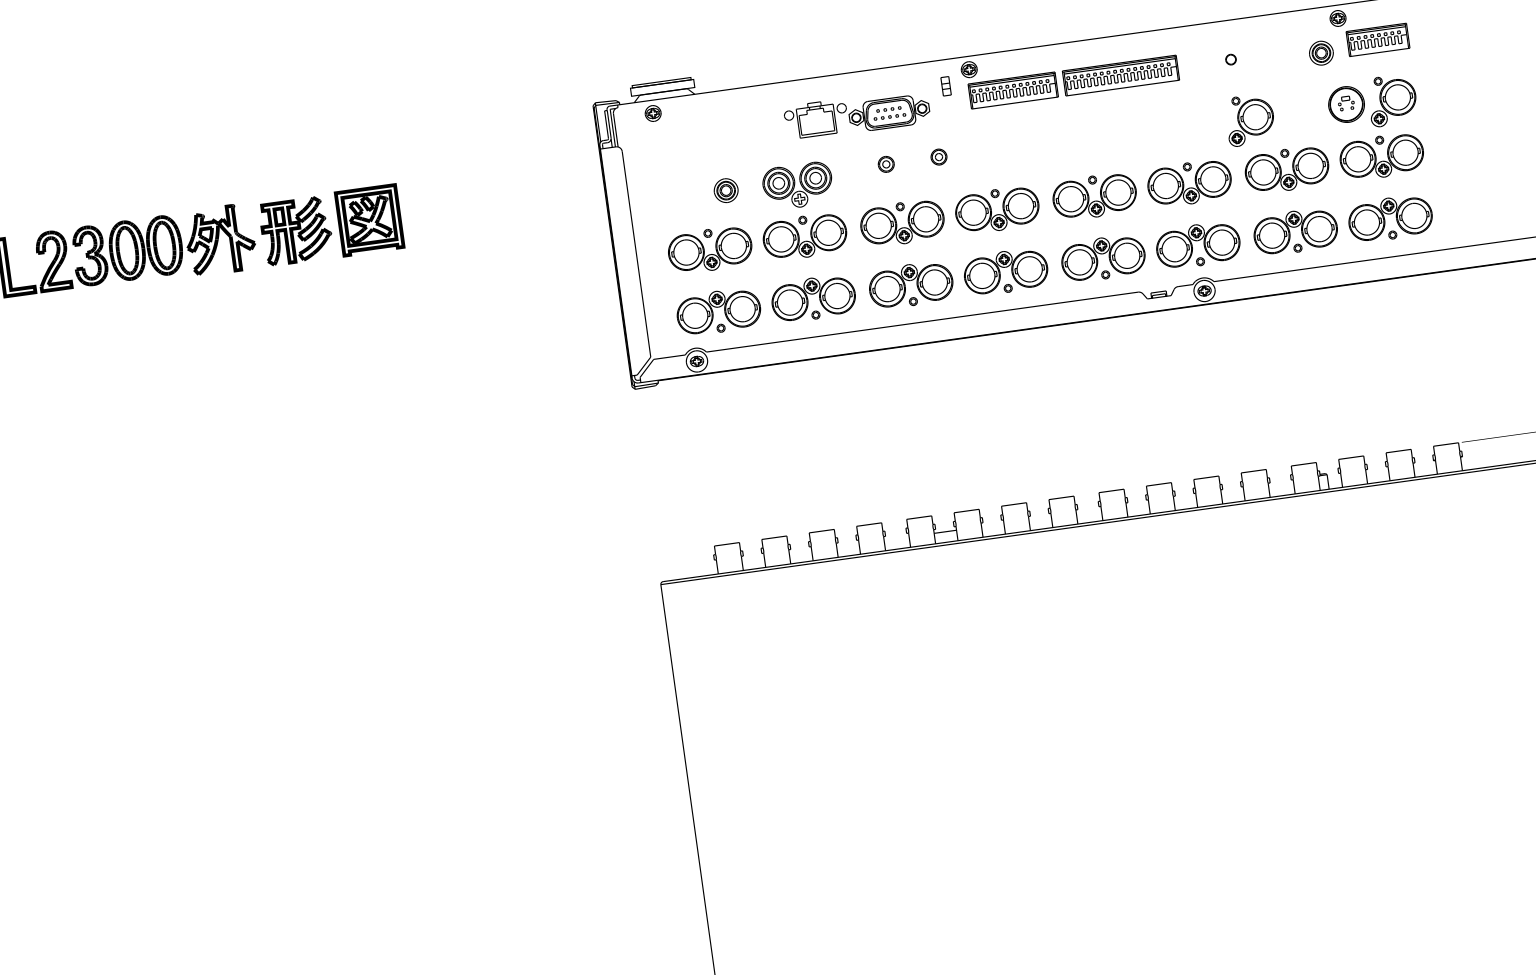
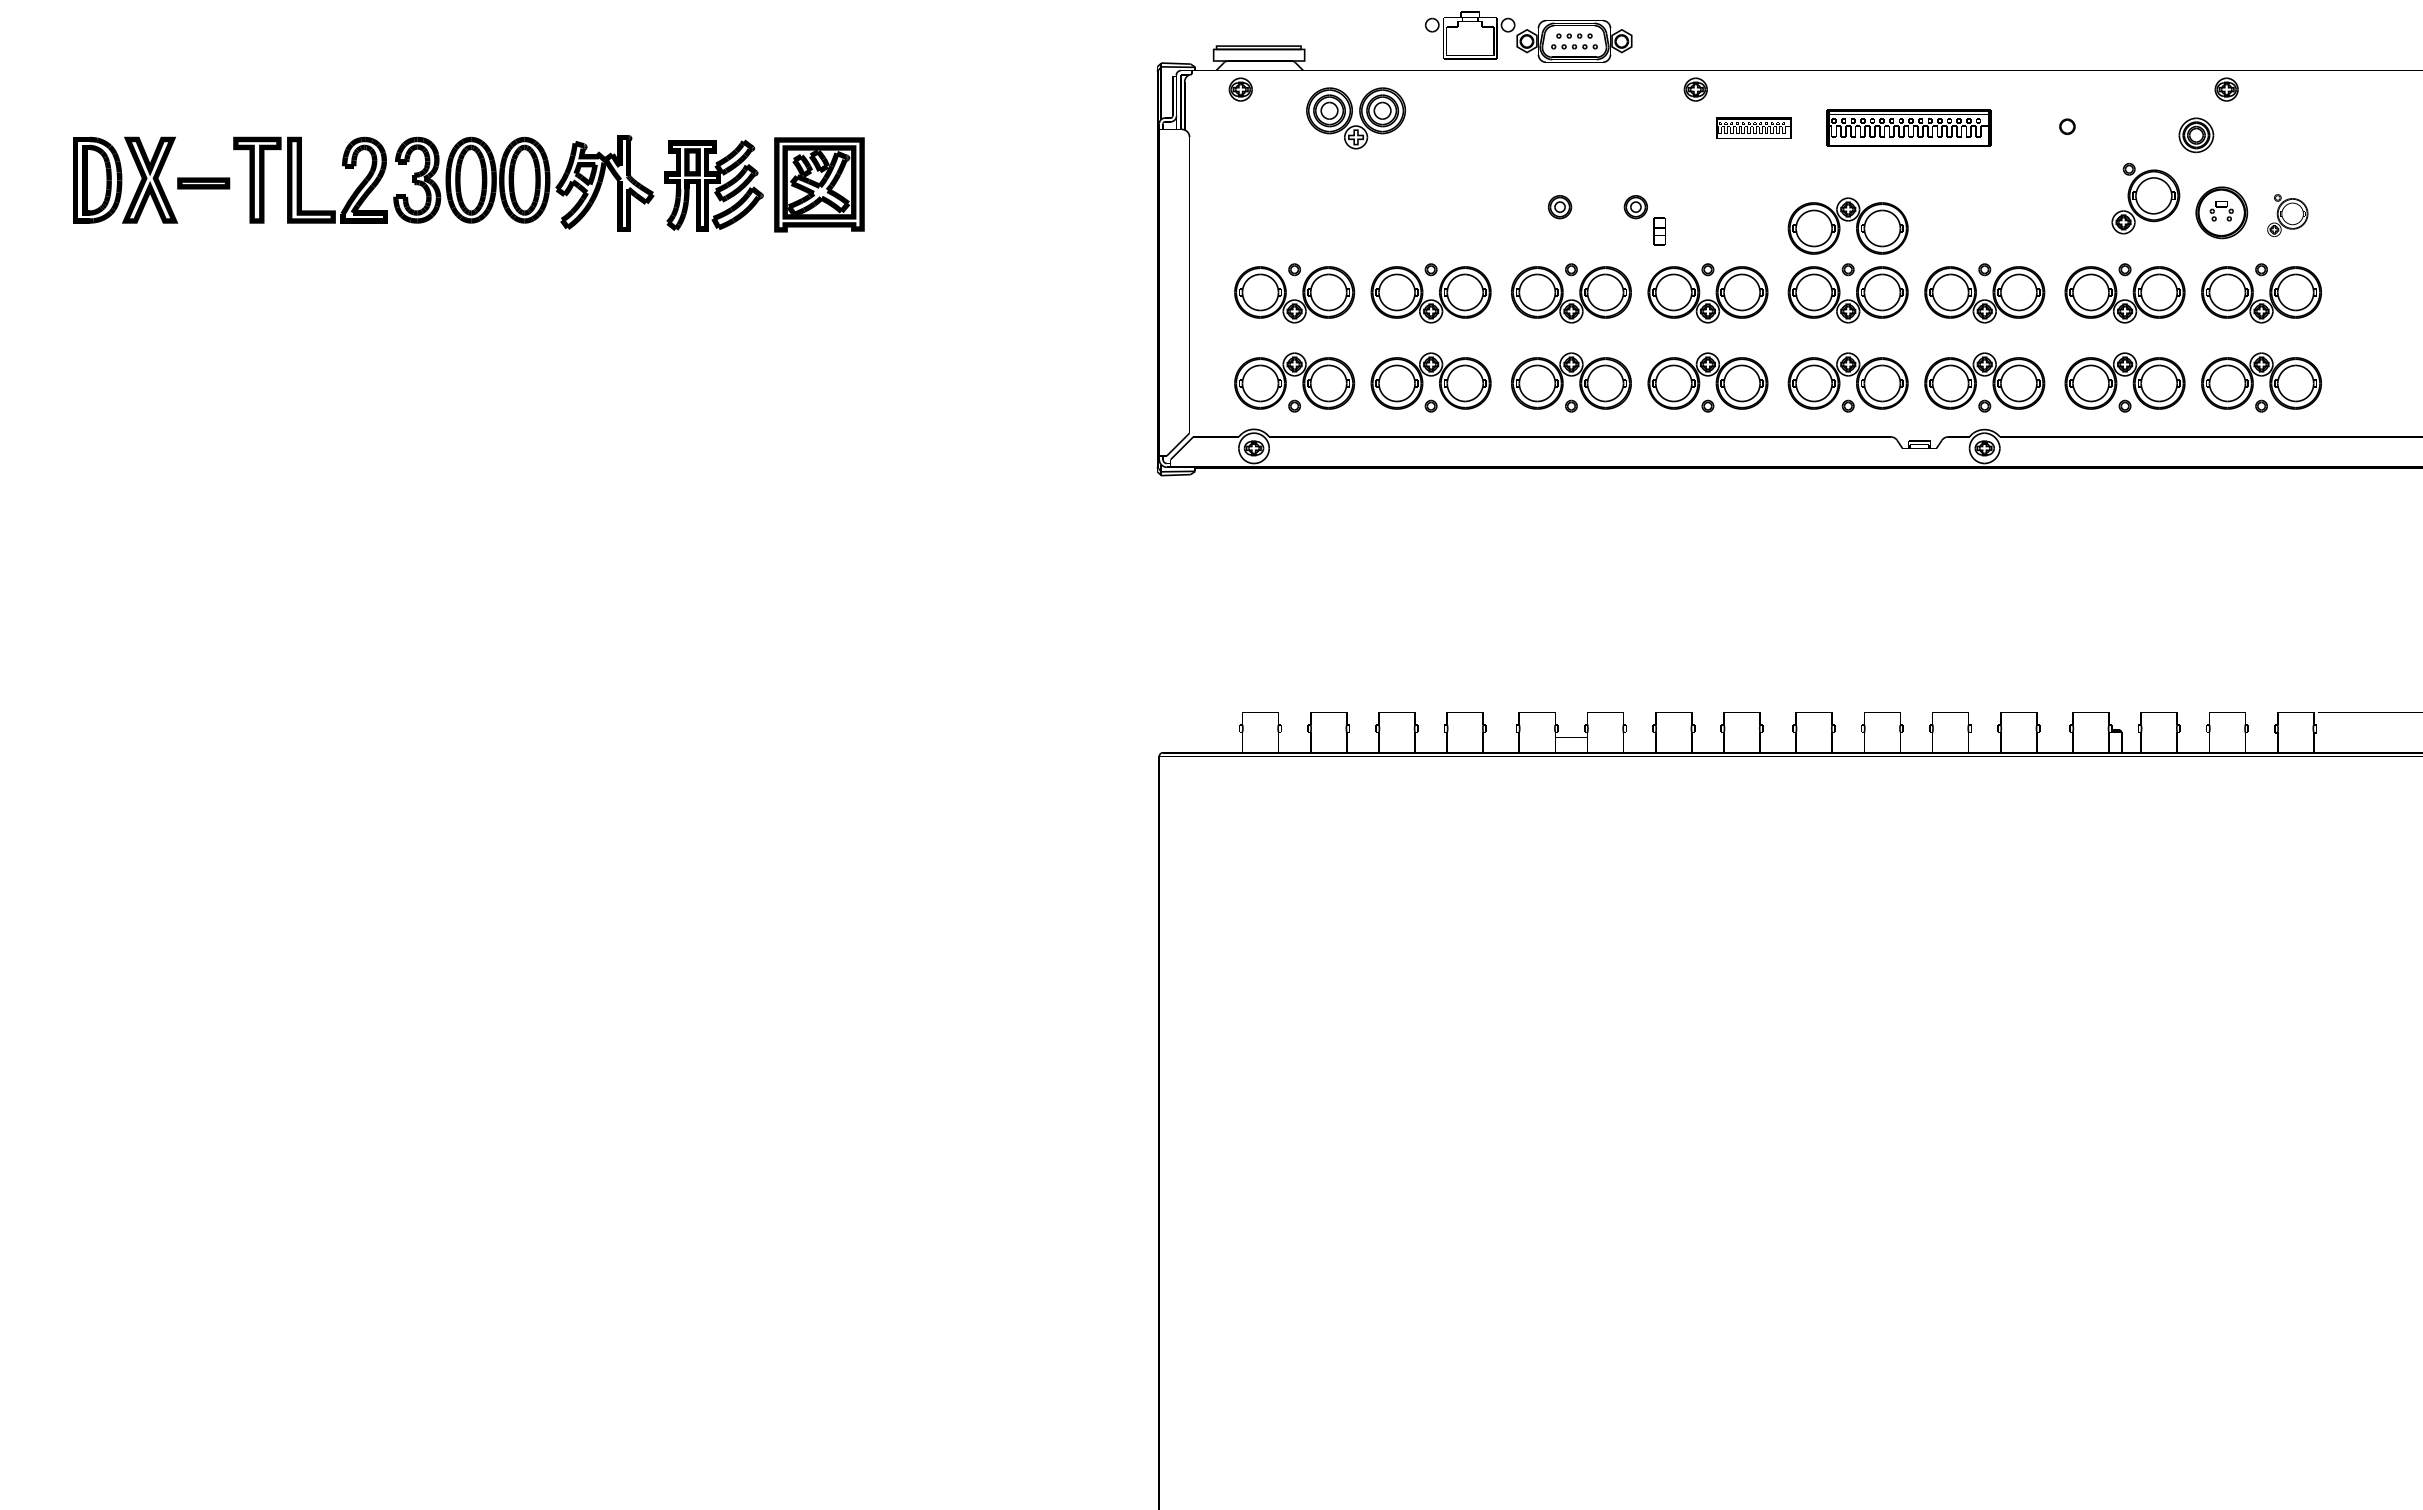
part: (1377, 39) -> (2278, 127), removed
part: (945, 86) -> (1659, 231), moved
part: (1013, 90) -> (1753, 127), size x0.6
part: (1392, 100) -> (2287, 215), size x0.6
part: (857, 114) -> (1528, 36), moved
part: (1250, 119) -> (2145, 198), moved
part: (1087, 149) -> (1847, 225), added
part: (798, 186) -> (1356, 118), moved
part: (725, 190) -> (1328, 212), removed

